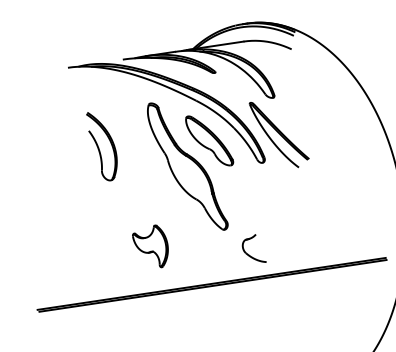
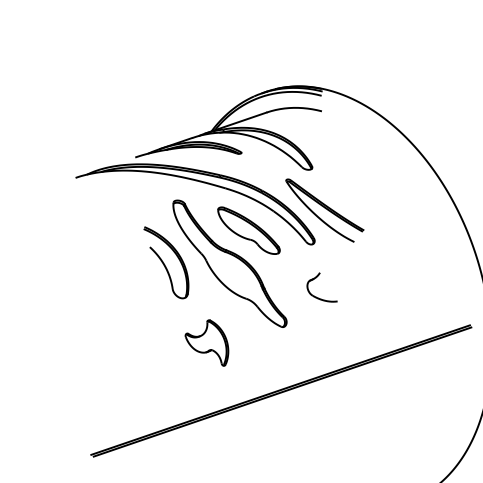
part: (100, 146) -> (166, 262), moved
part: (251, 238) -> (316, 278), moved
part: (149, 244) -> (206, 342), moved

